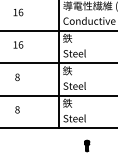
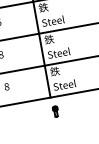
part: (87, 145) -> (55, 111), moved

